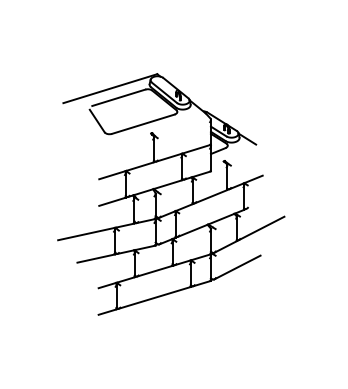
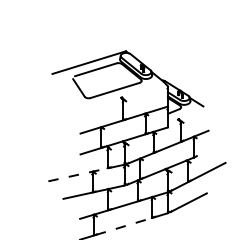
line: (96, 231) -> (78, 174), solid -> dashed
line: (154, 297) -> (123, 226), solid -> dashed

